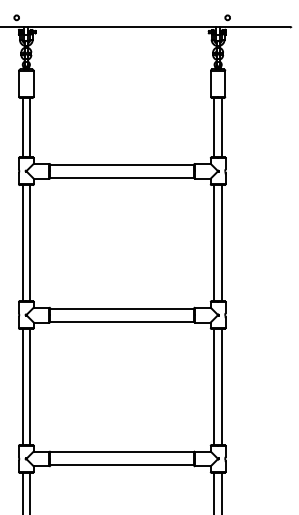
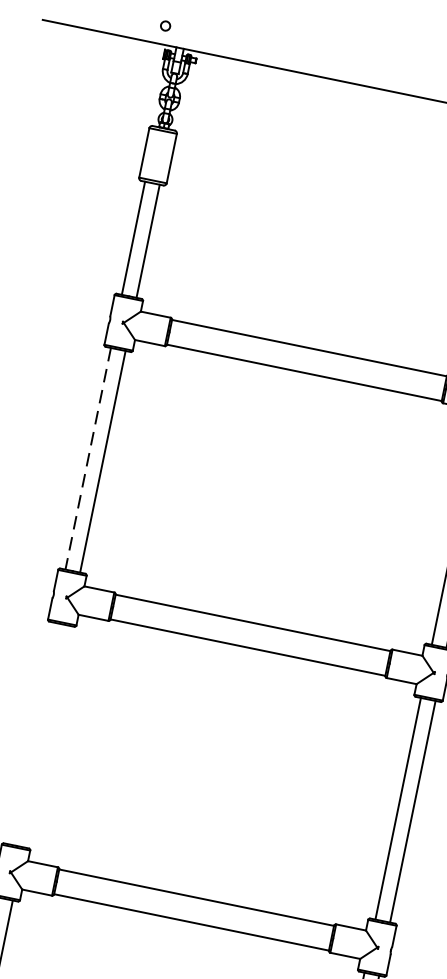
line: (22, 243) -> (88, 459), solid -> dashed
line: (22, 387) -> (31, 734), removed
line: (30, 387) -> (46, 737), removed

